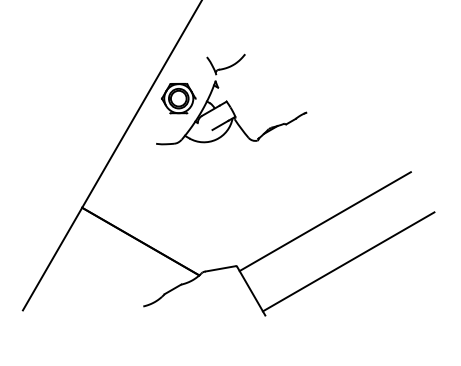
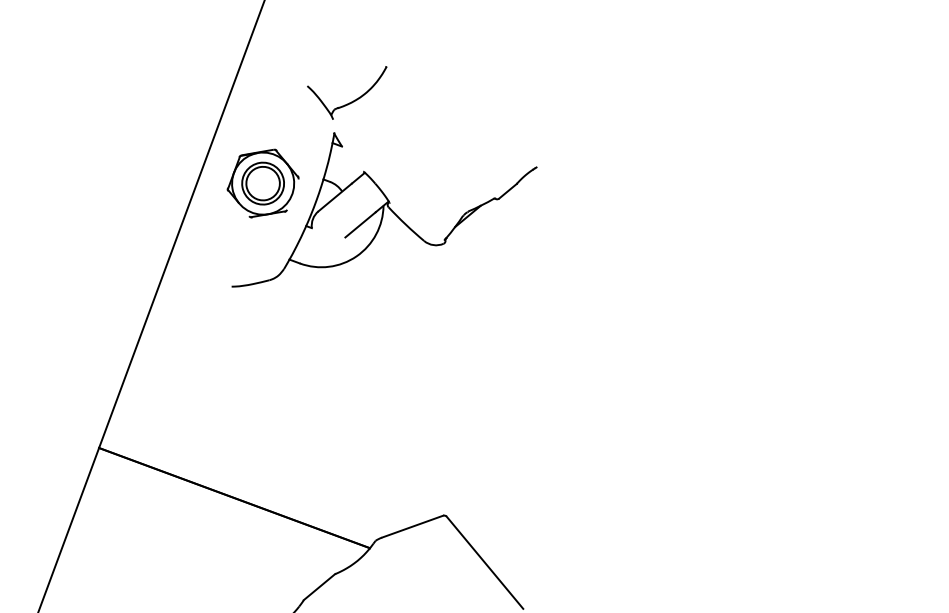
line: (324, 221) -> (613, 389), removed
line: (348, 261) -> (678, 465), removed

